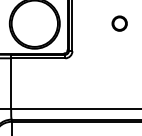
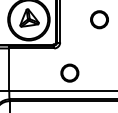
part: (35, 21) -> (29, 17), added
part: (119, 23) -> (99, 19), size x1.43
part: (83, 87) -> (69, 72), added

